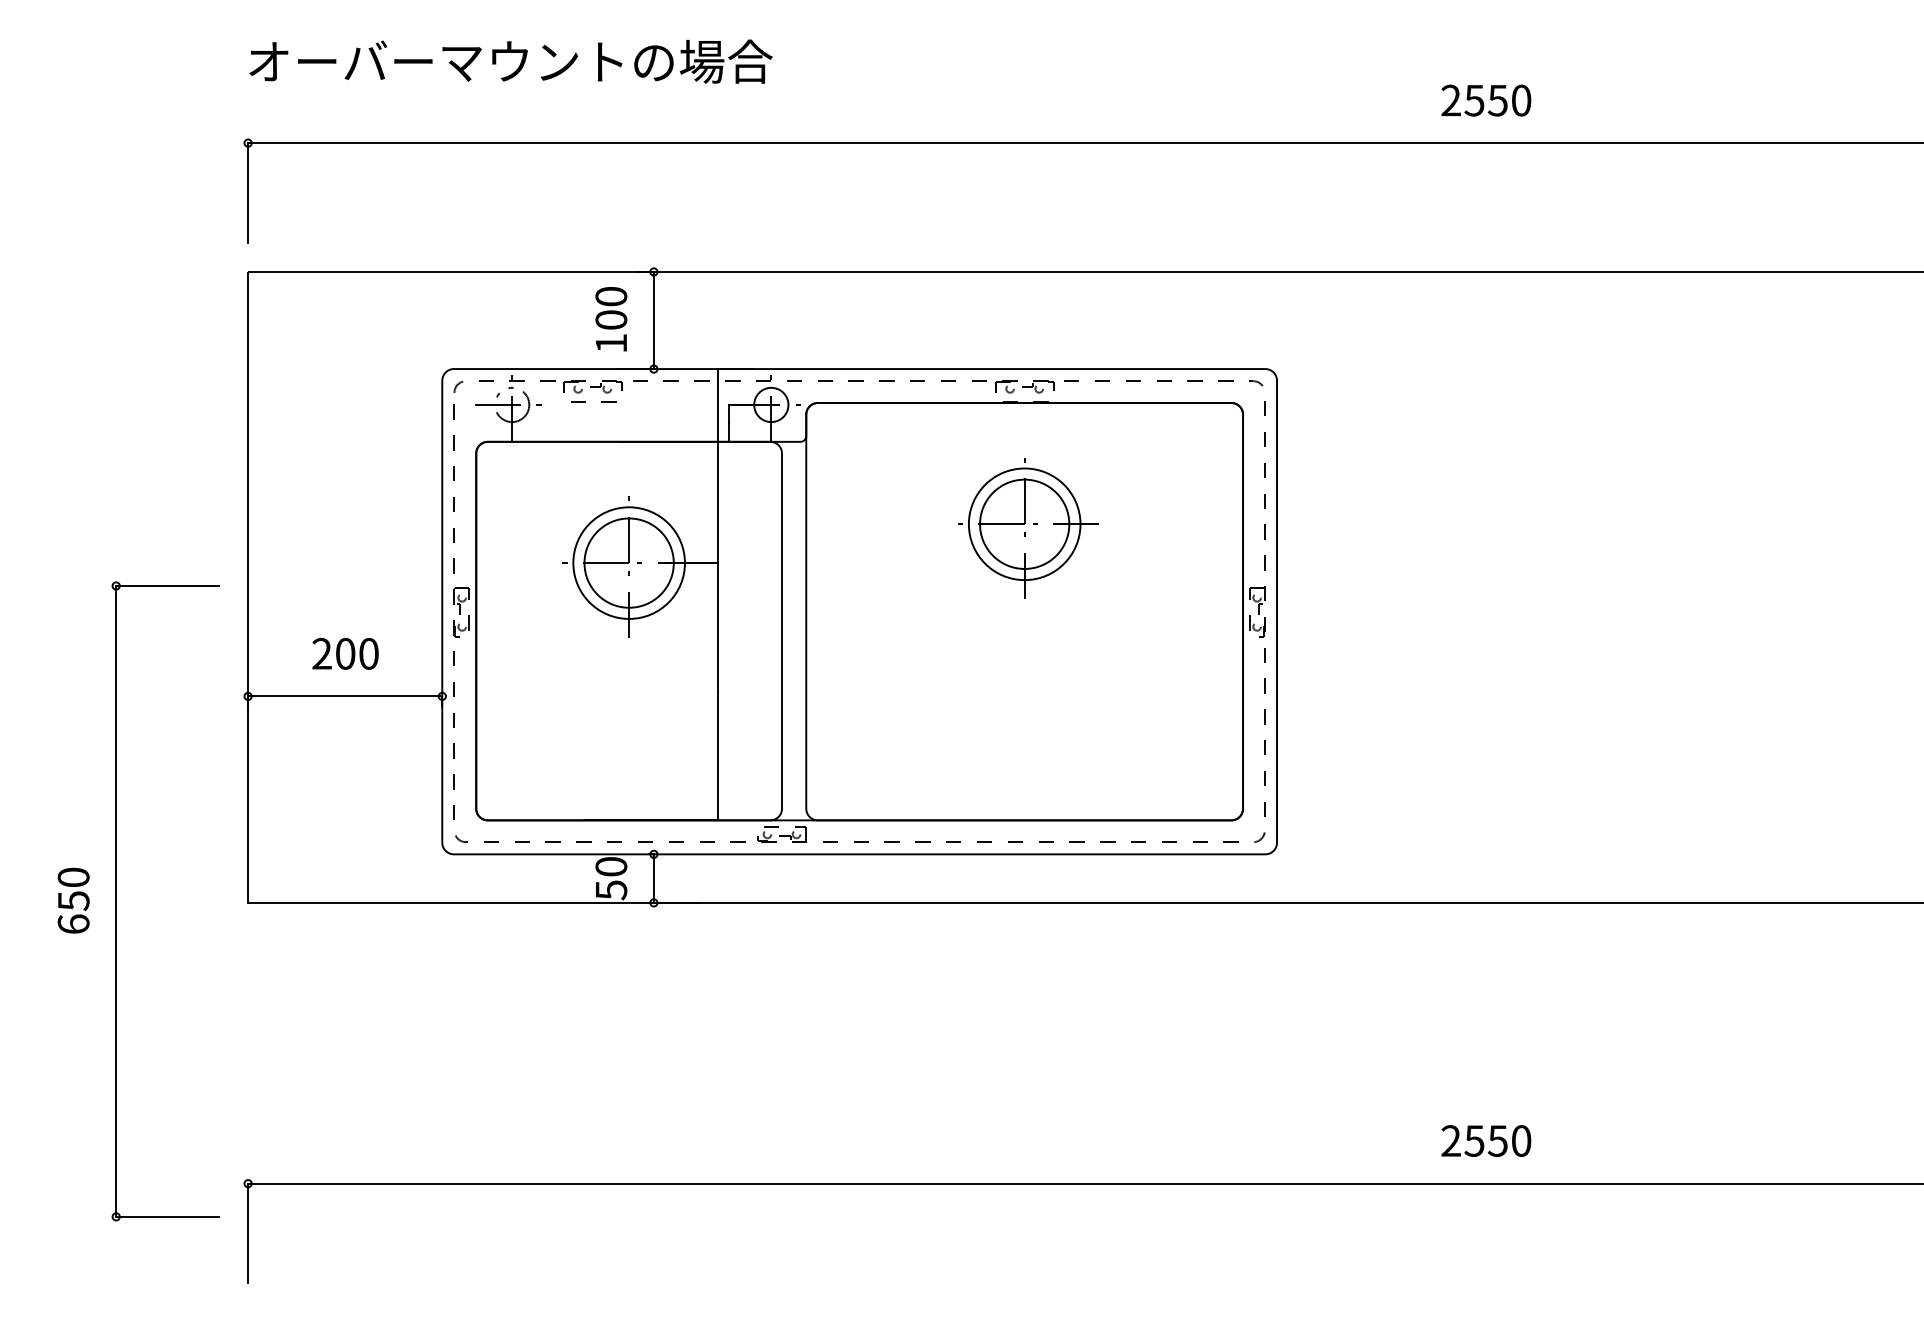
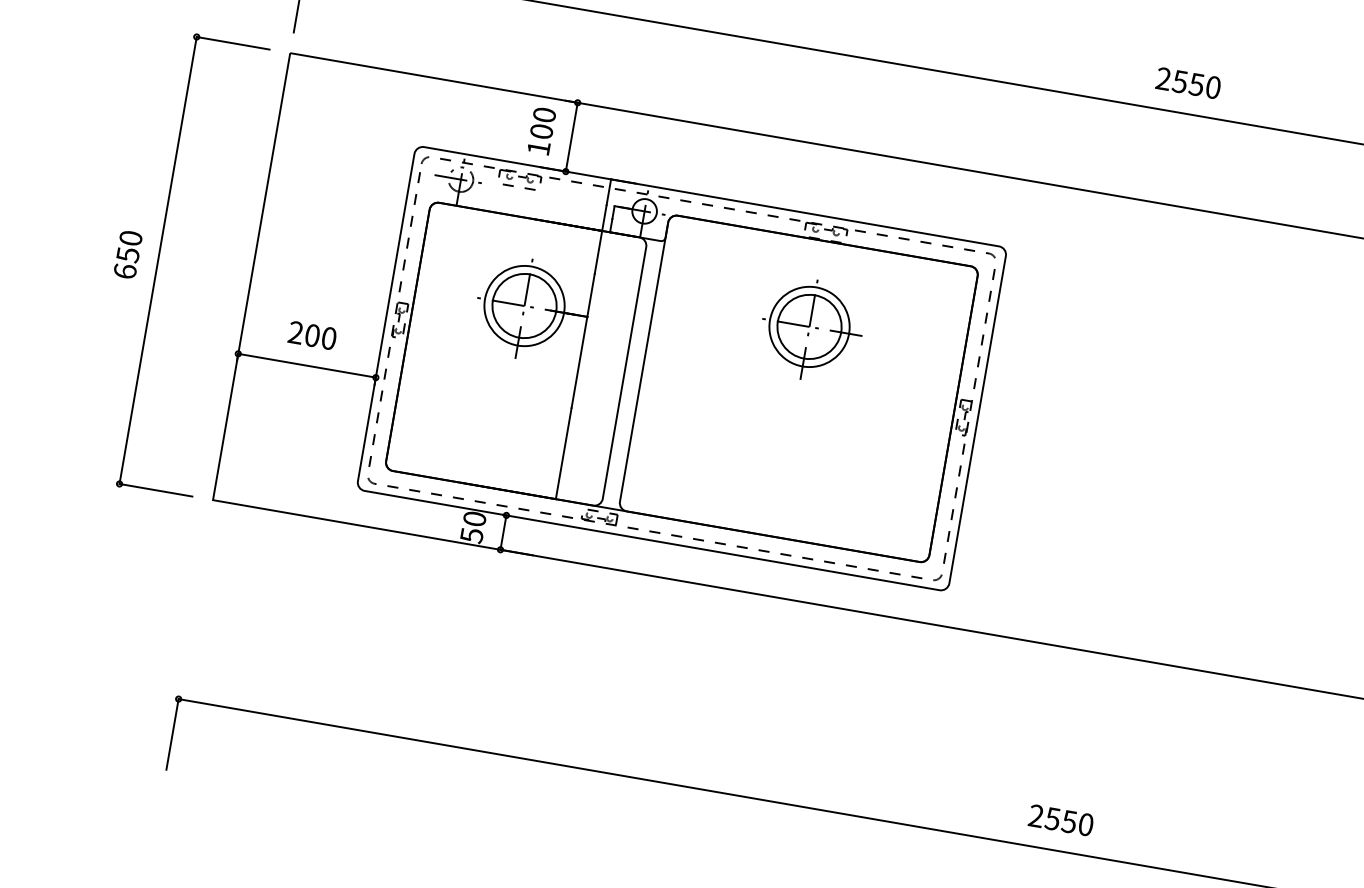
part: (116, 901) -> (158, 260), moved

